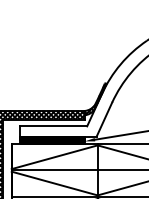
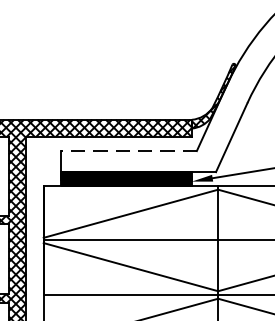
line: (53, 126) -> (128, 151), solid -> dashed

